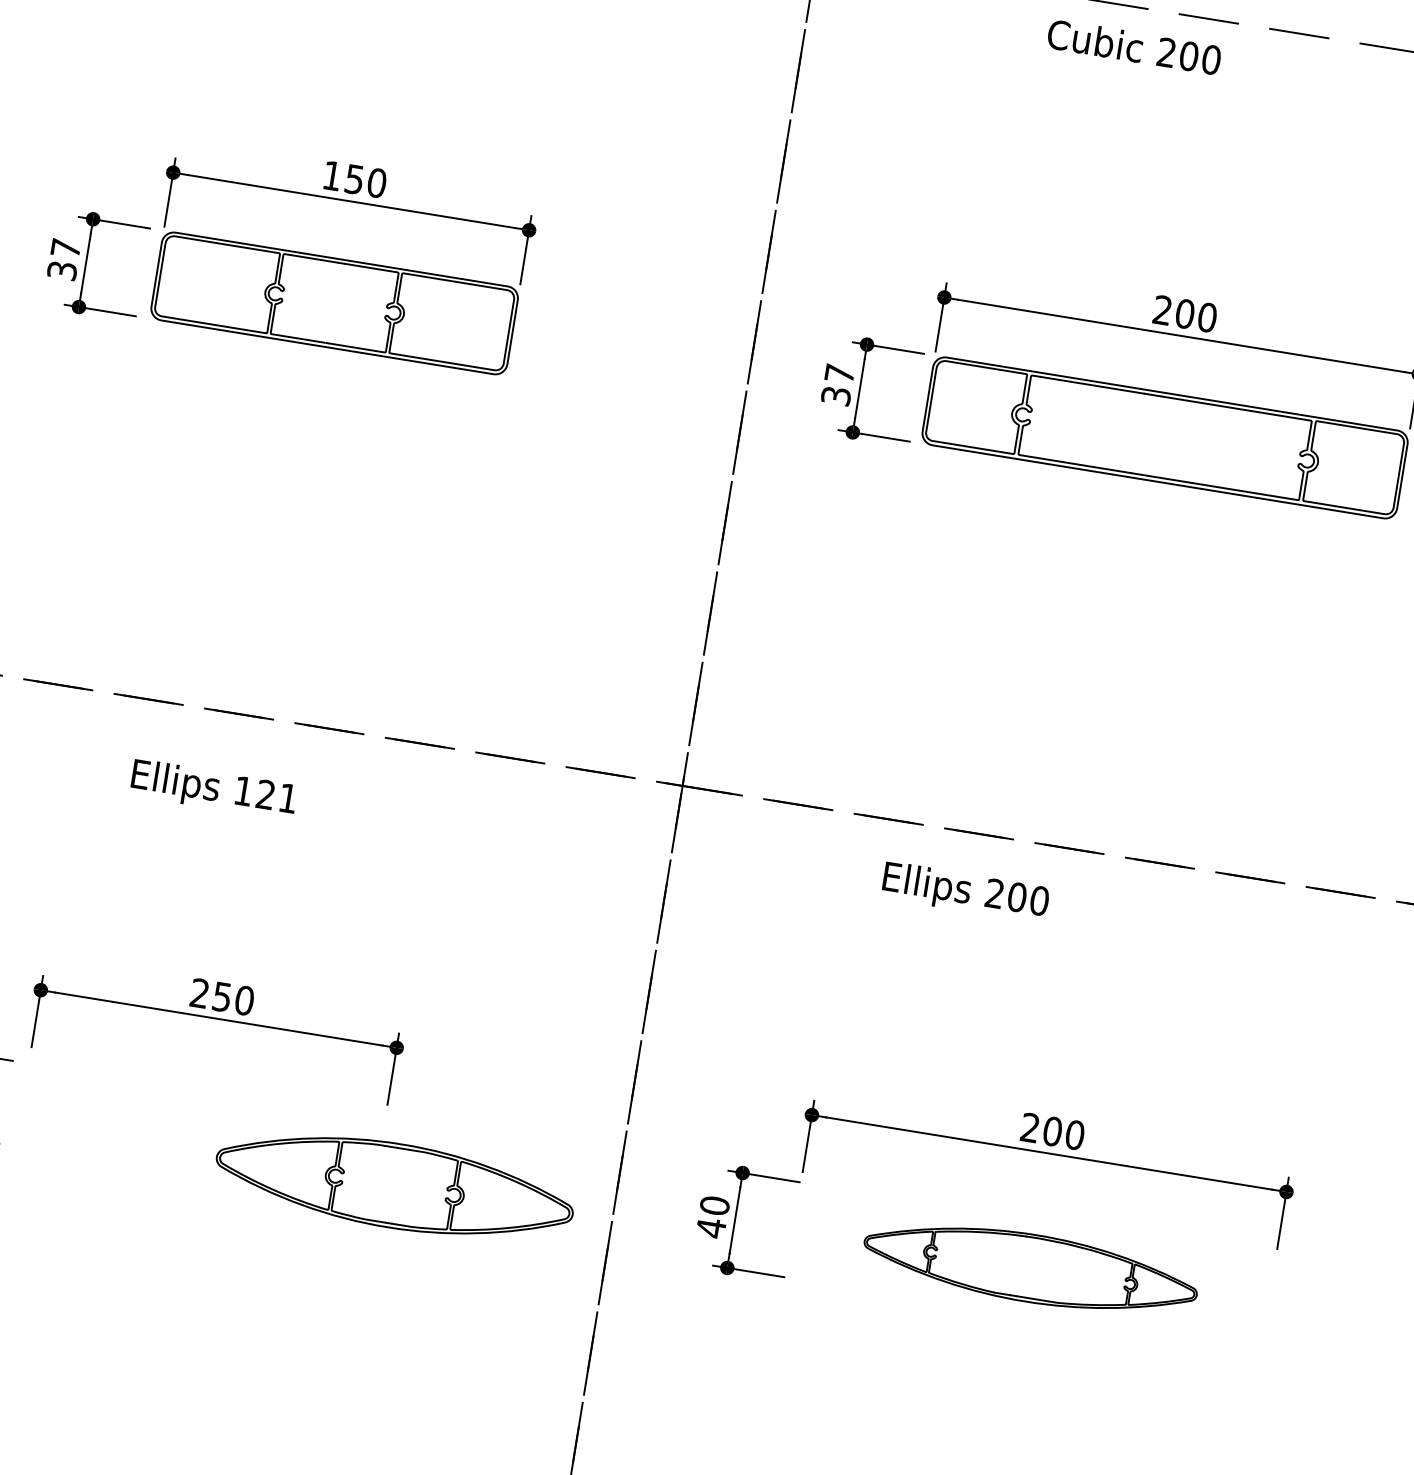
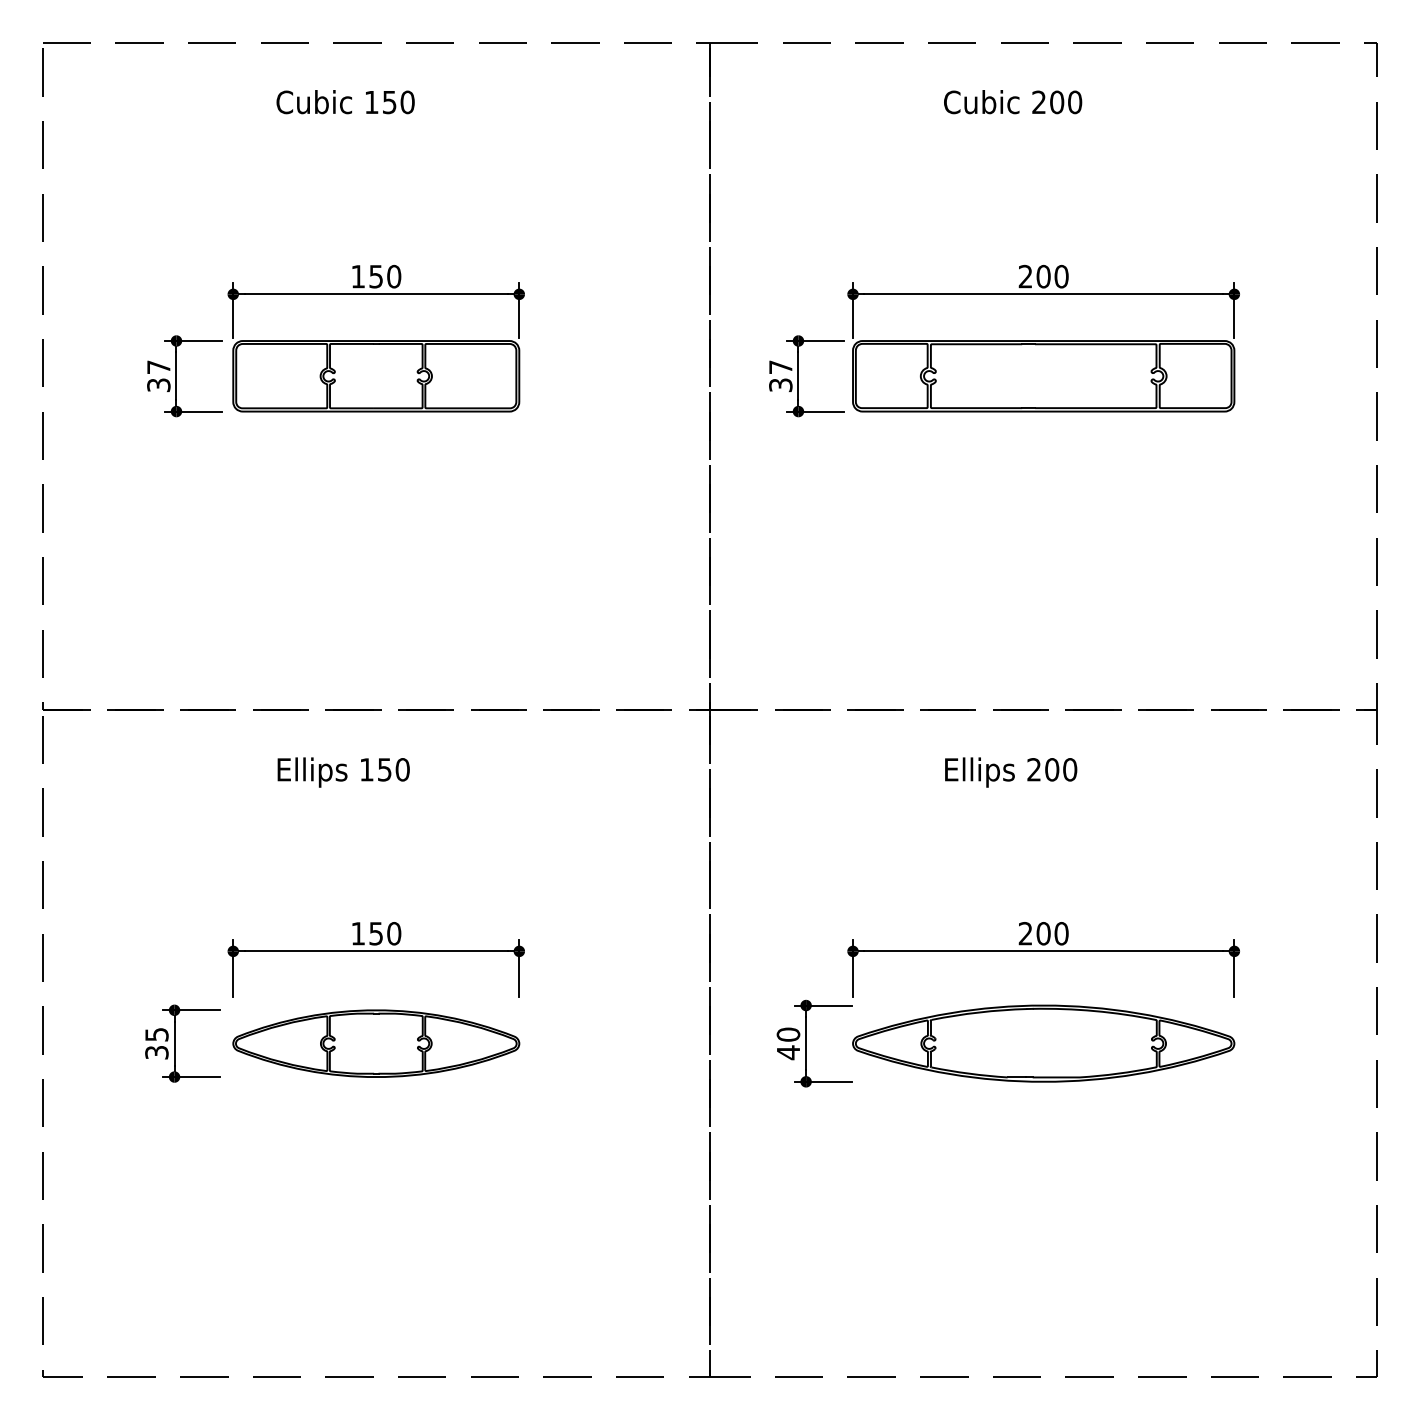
text: (1134, 47) -> (1013, 102), moved
text: (276, 796) -> (393, 769), 121 -> 150
text: (966, 892) -> (1011, 772), moved
text: (198, 992) -> (357, 933), 250 -> 150
part: (395, 1185) -> (376, 1043), moved
part: (1030, 1268) -> (1043, 1043), size x1.43

